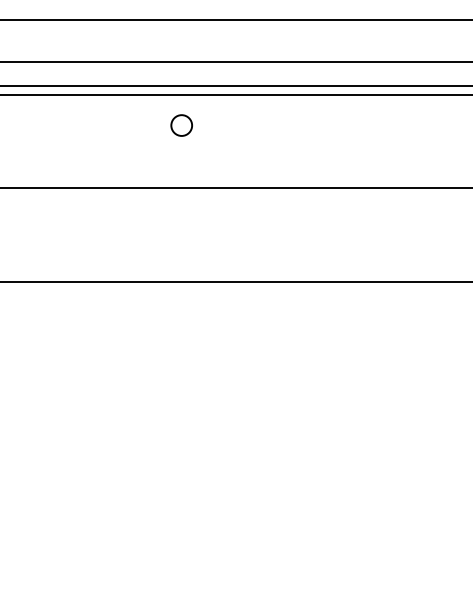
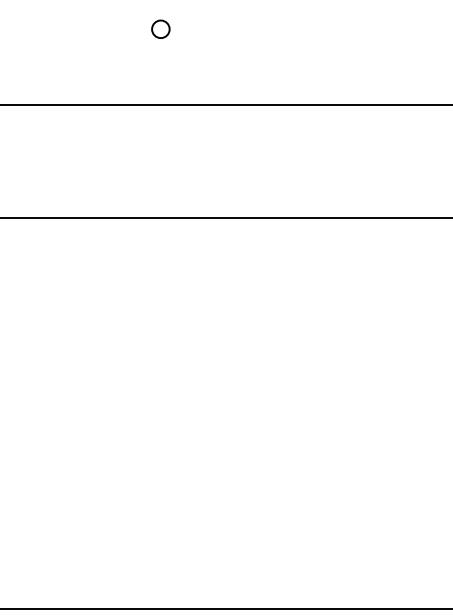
circle: (181, 125) -> (160, 29), size x0.7

